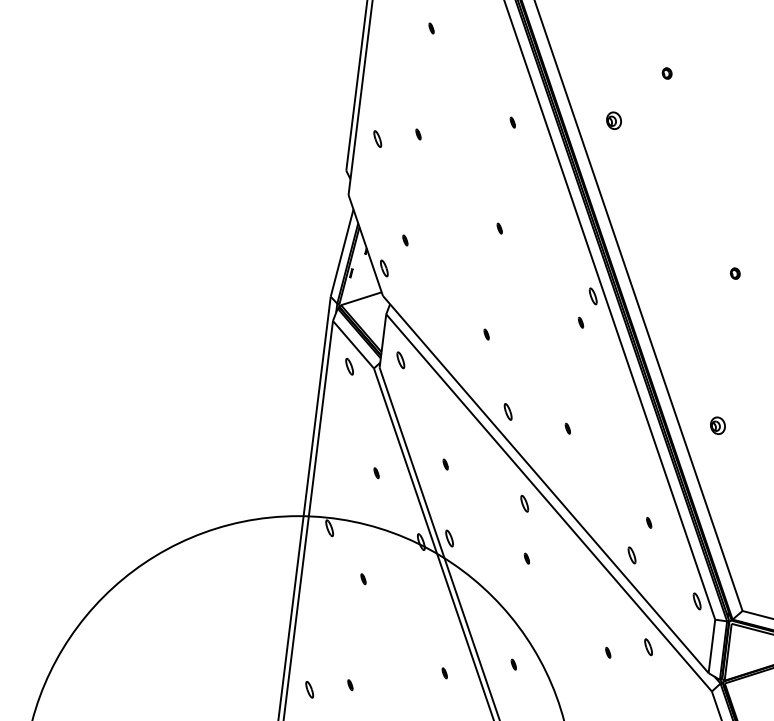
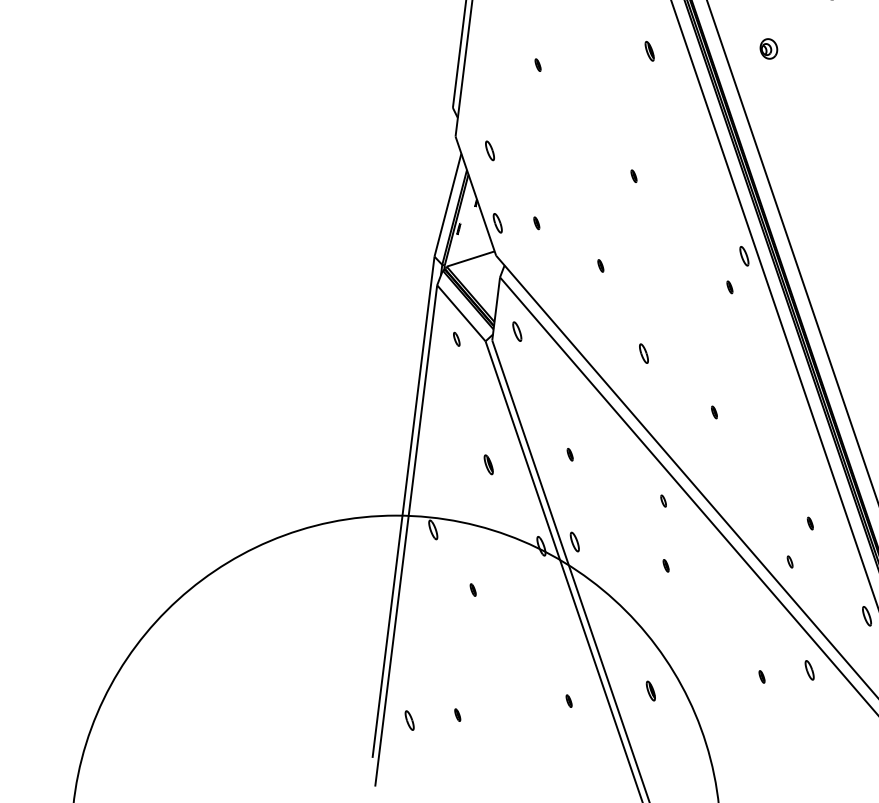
part: (512, 122) -> (649, 50), size x1.6
part: (377, 138) -> (489, 150), moved
part: (405, 240) -> (536, 223), moved
part: (486, 334) -> (600, 265), moved
part: (349, 366) -> (456, 338), size x0.7
part: (507, 411) -> (643, 353), moved
part: (376, 473) -> (488, 465), size x1.6
part: (524, 503) -> (663, 500), size x0.6
part: (631, 555) -> (789, 562), size x0.6
part: (513, 664) -> (650, 690), size x1.6

